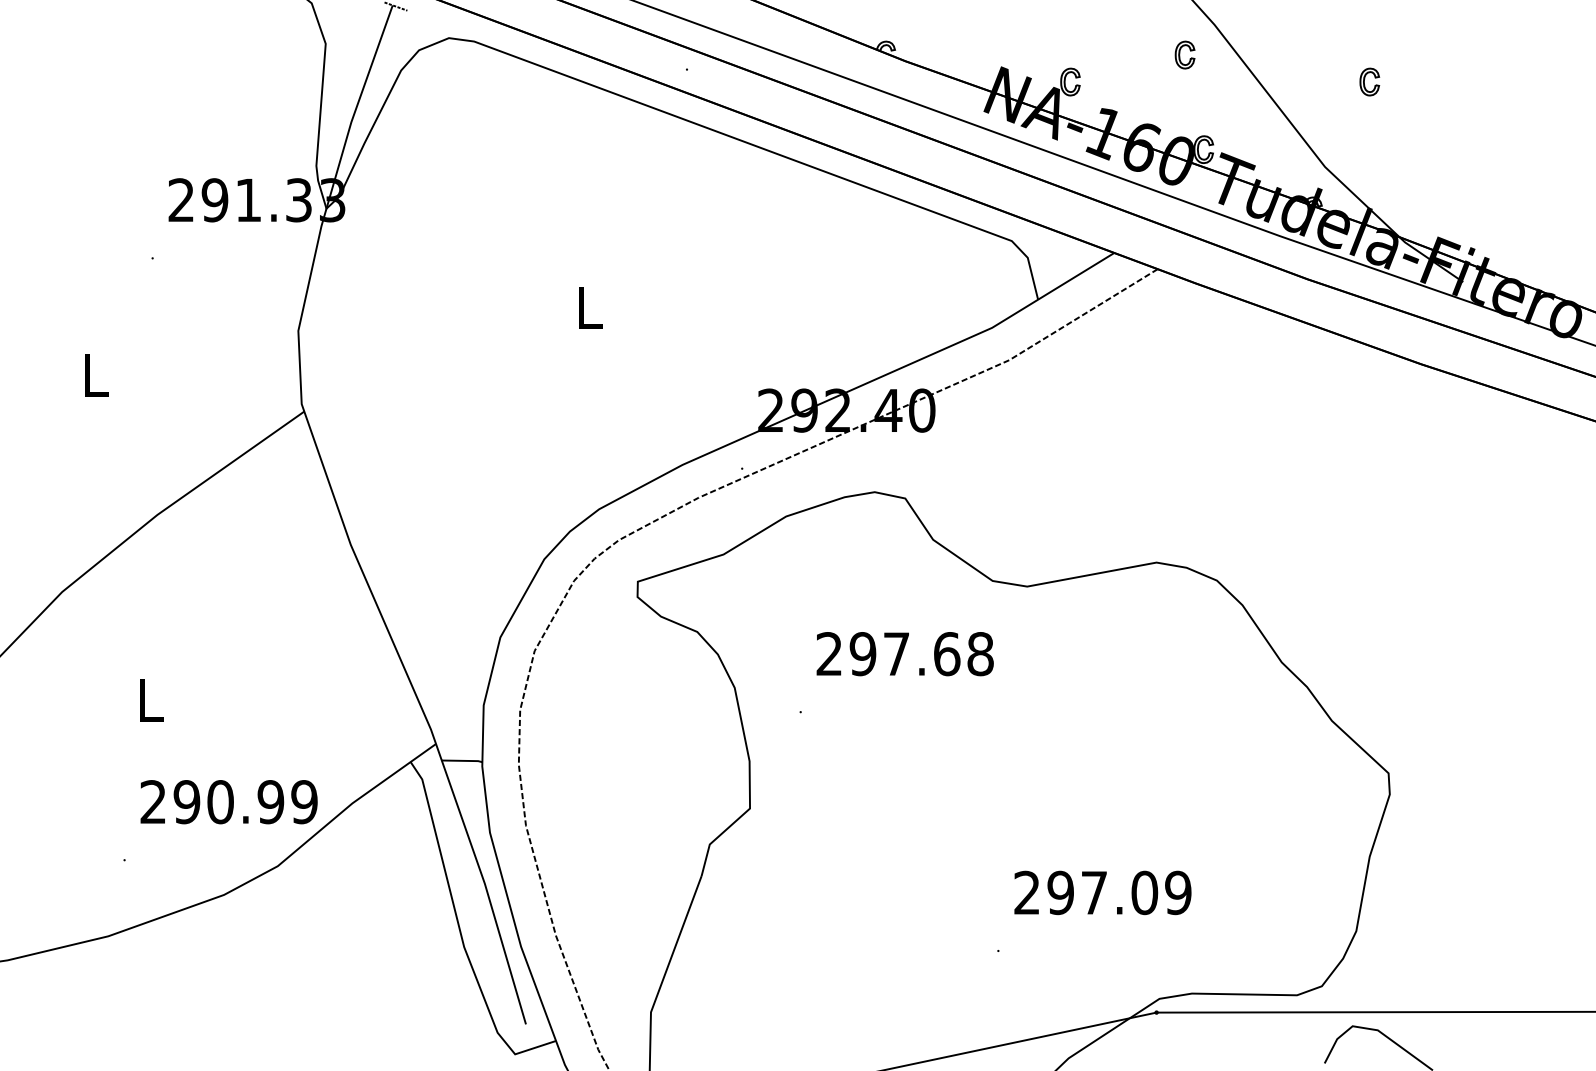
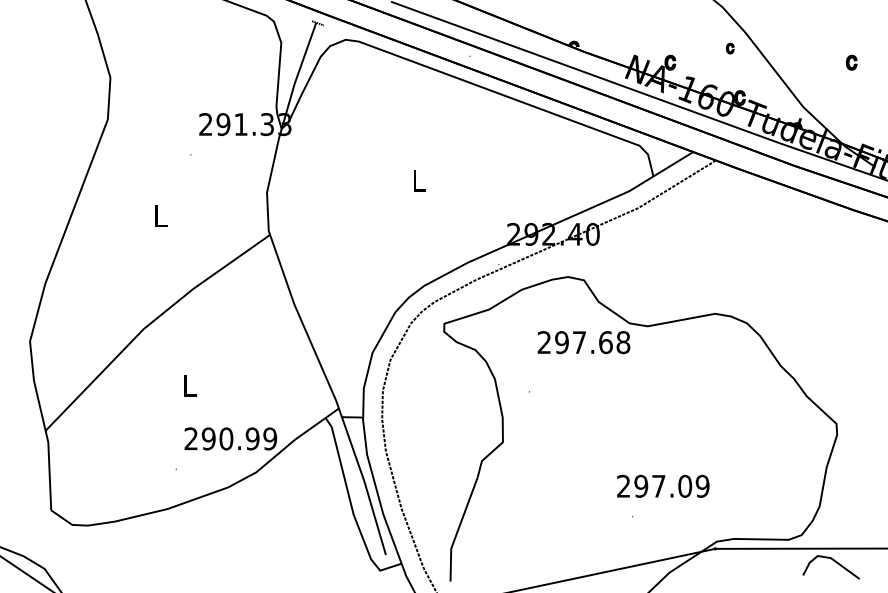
part: (1185, 54) -> (730, 48), size x0.7
part: (1369, 81) -> (851, 62), moved
text: (904, 653) -> (583, 342), moved
text: (1103, 891) -> (663, 485), moved

